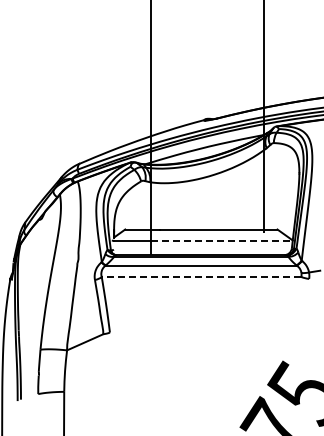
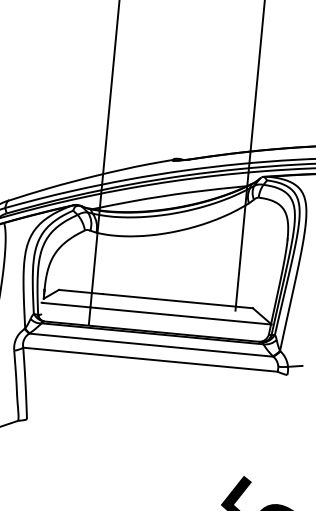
line: (222, 240) -> (181, 315), dashed -> solid
line: (201, 277) -> (150, 360), dashed -> solid

